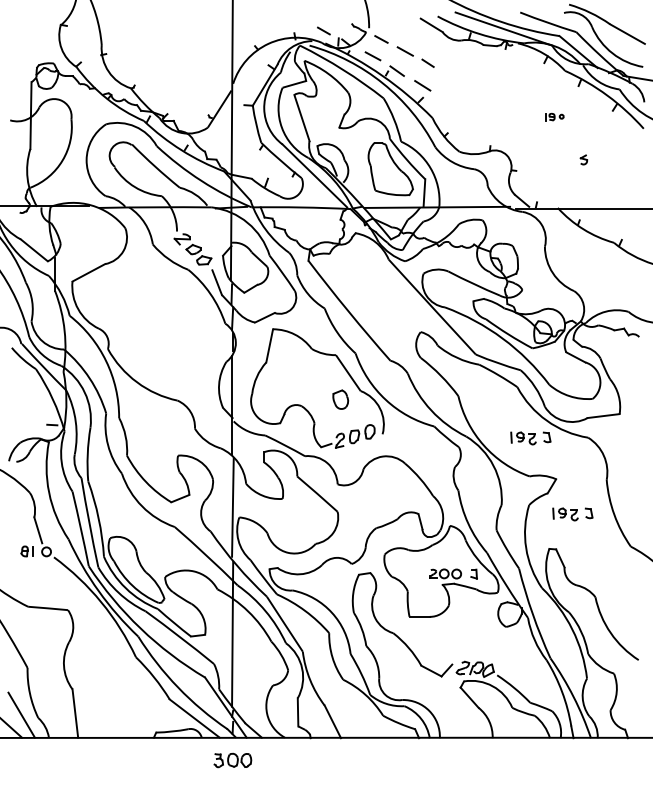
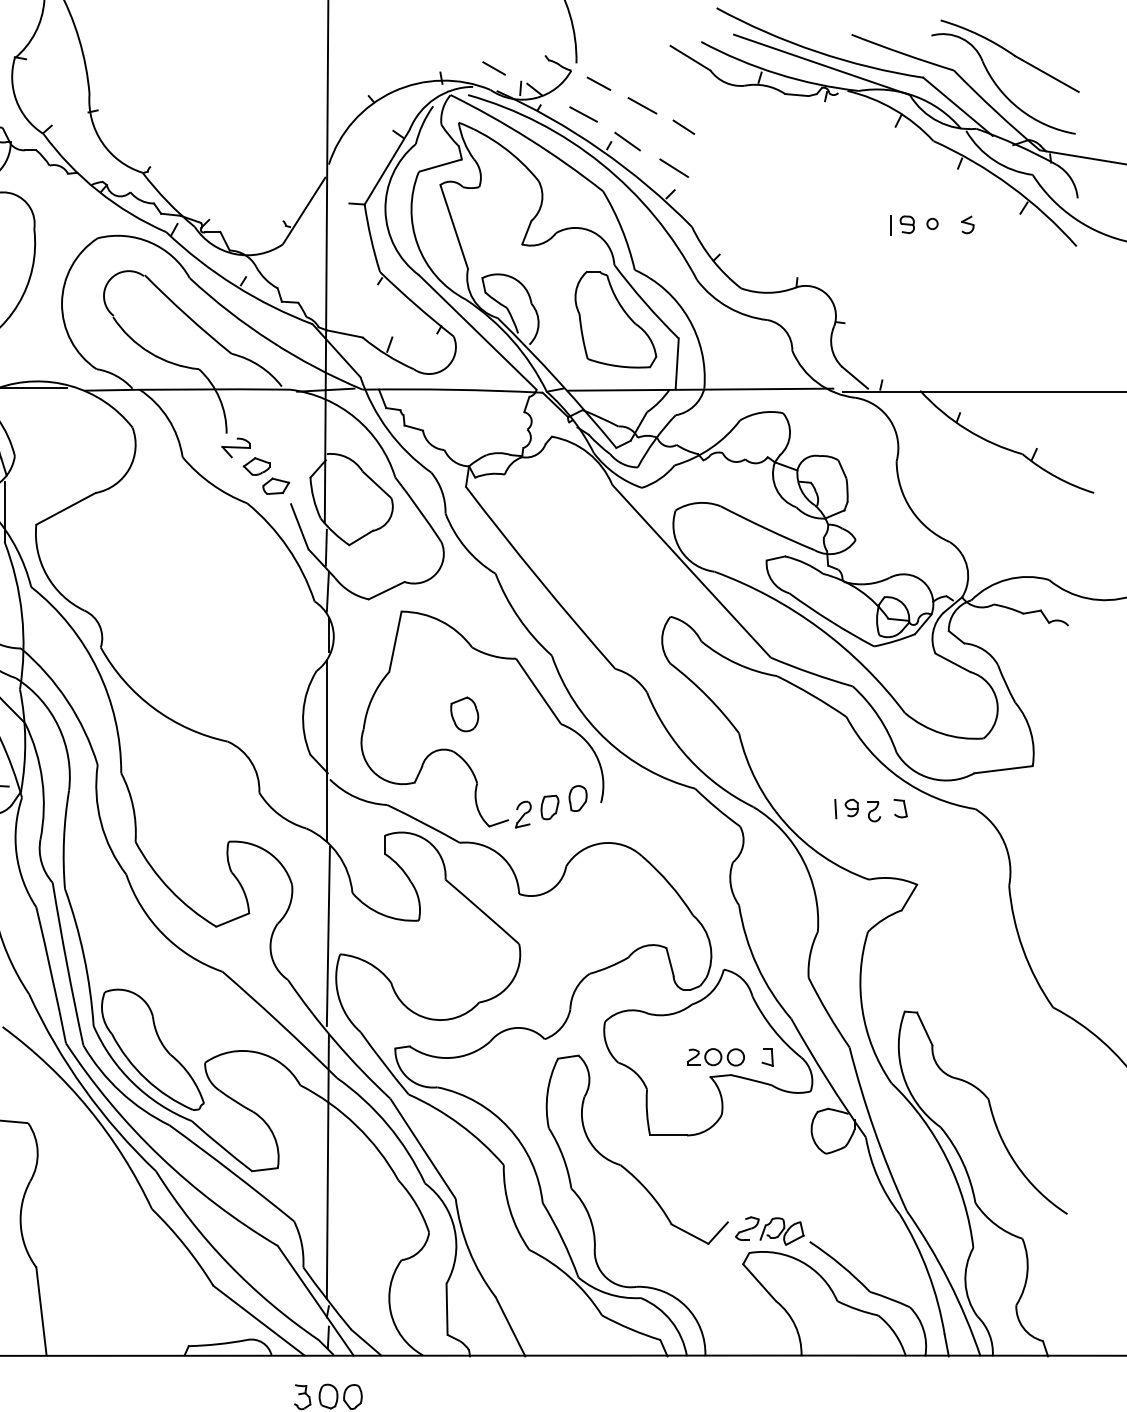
part: (554, 117) -> (914, 225), size x1.43
part: (583, 159) -> (966, 224), moved
part: (340, 399) -> (464, 714), moved
part: (572, 514) -> (946, 948), removed

